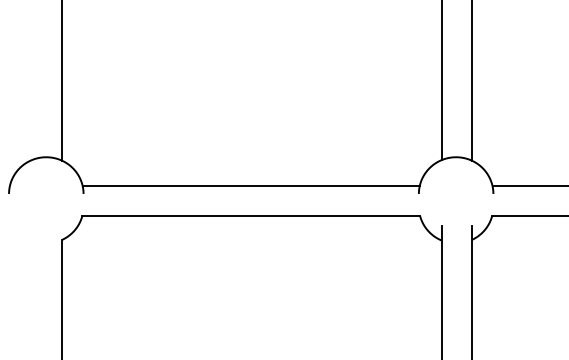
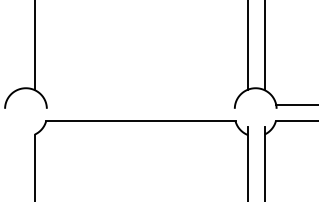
line: (250, 186) -> (140, 104), removed

